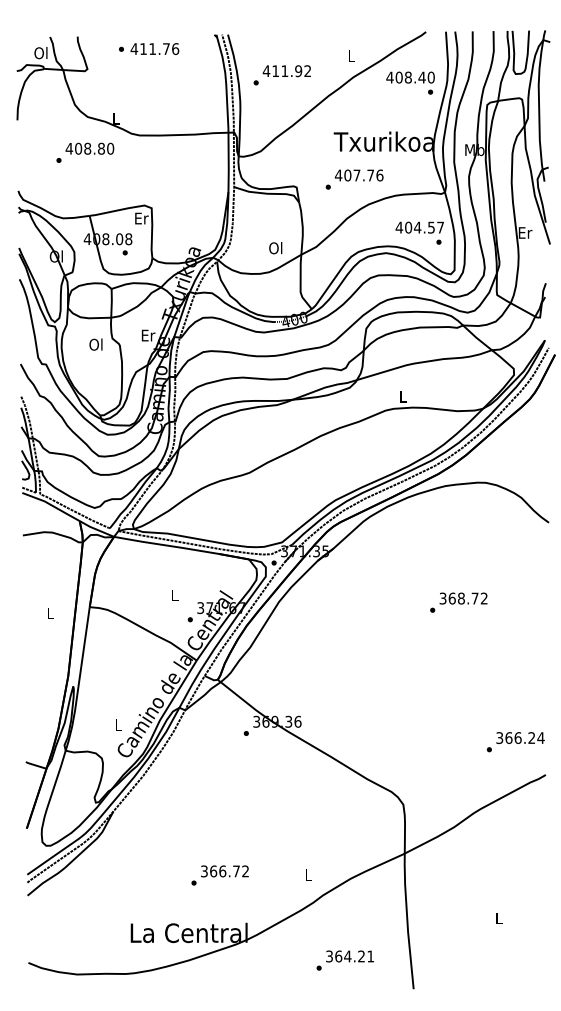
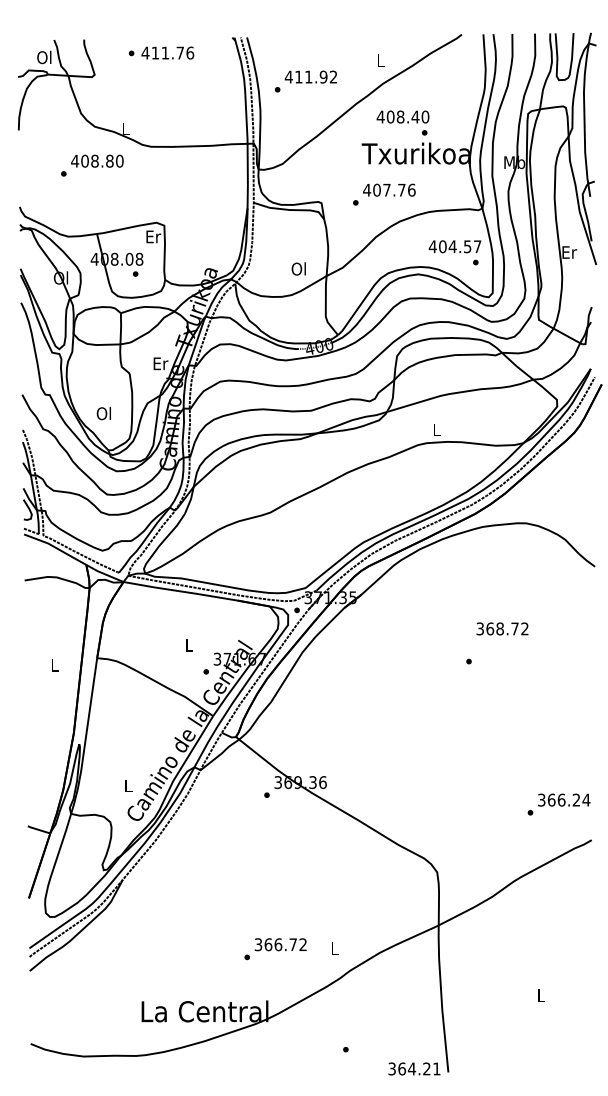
text: (410, 82) -> (402, 122), moved
text: (95, 344) -> (103, 413), moved
text: (463, 598) -> (502, 628), moved
text: (220, 875) -> (275, 949), moved
text: (350, 956) -> (414, 1068), moved

